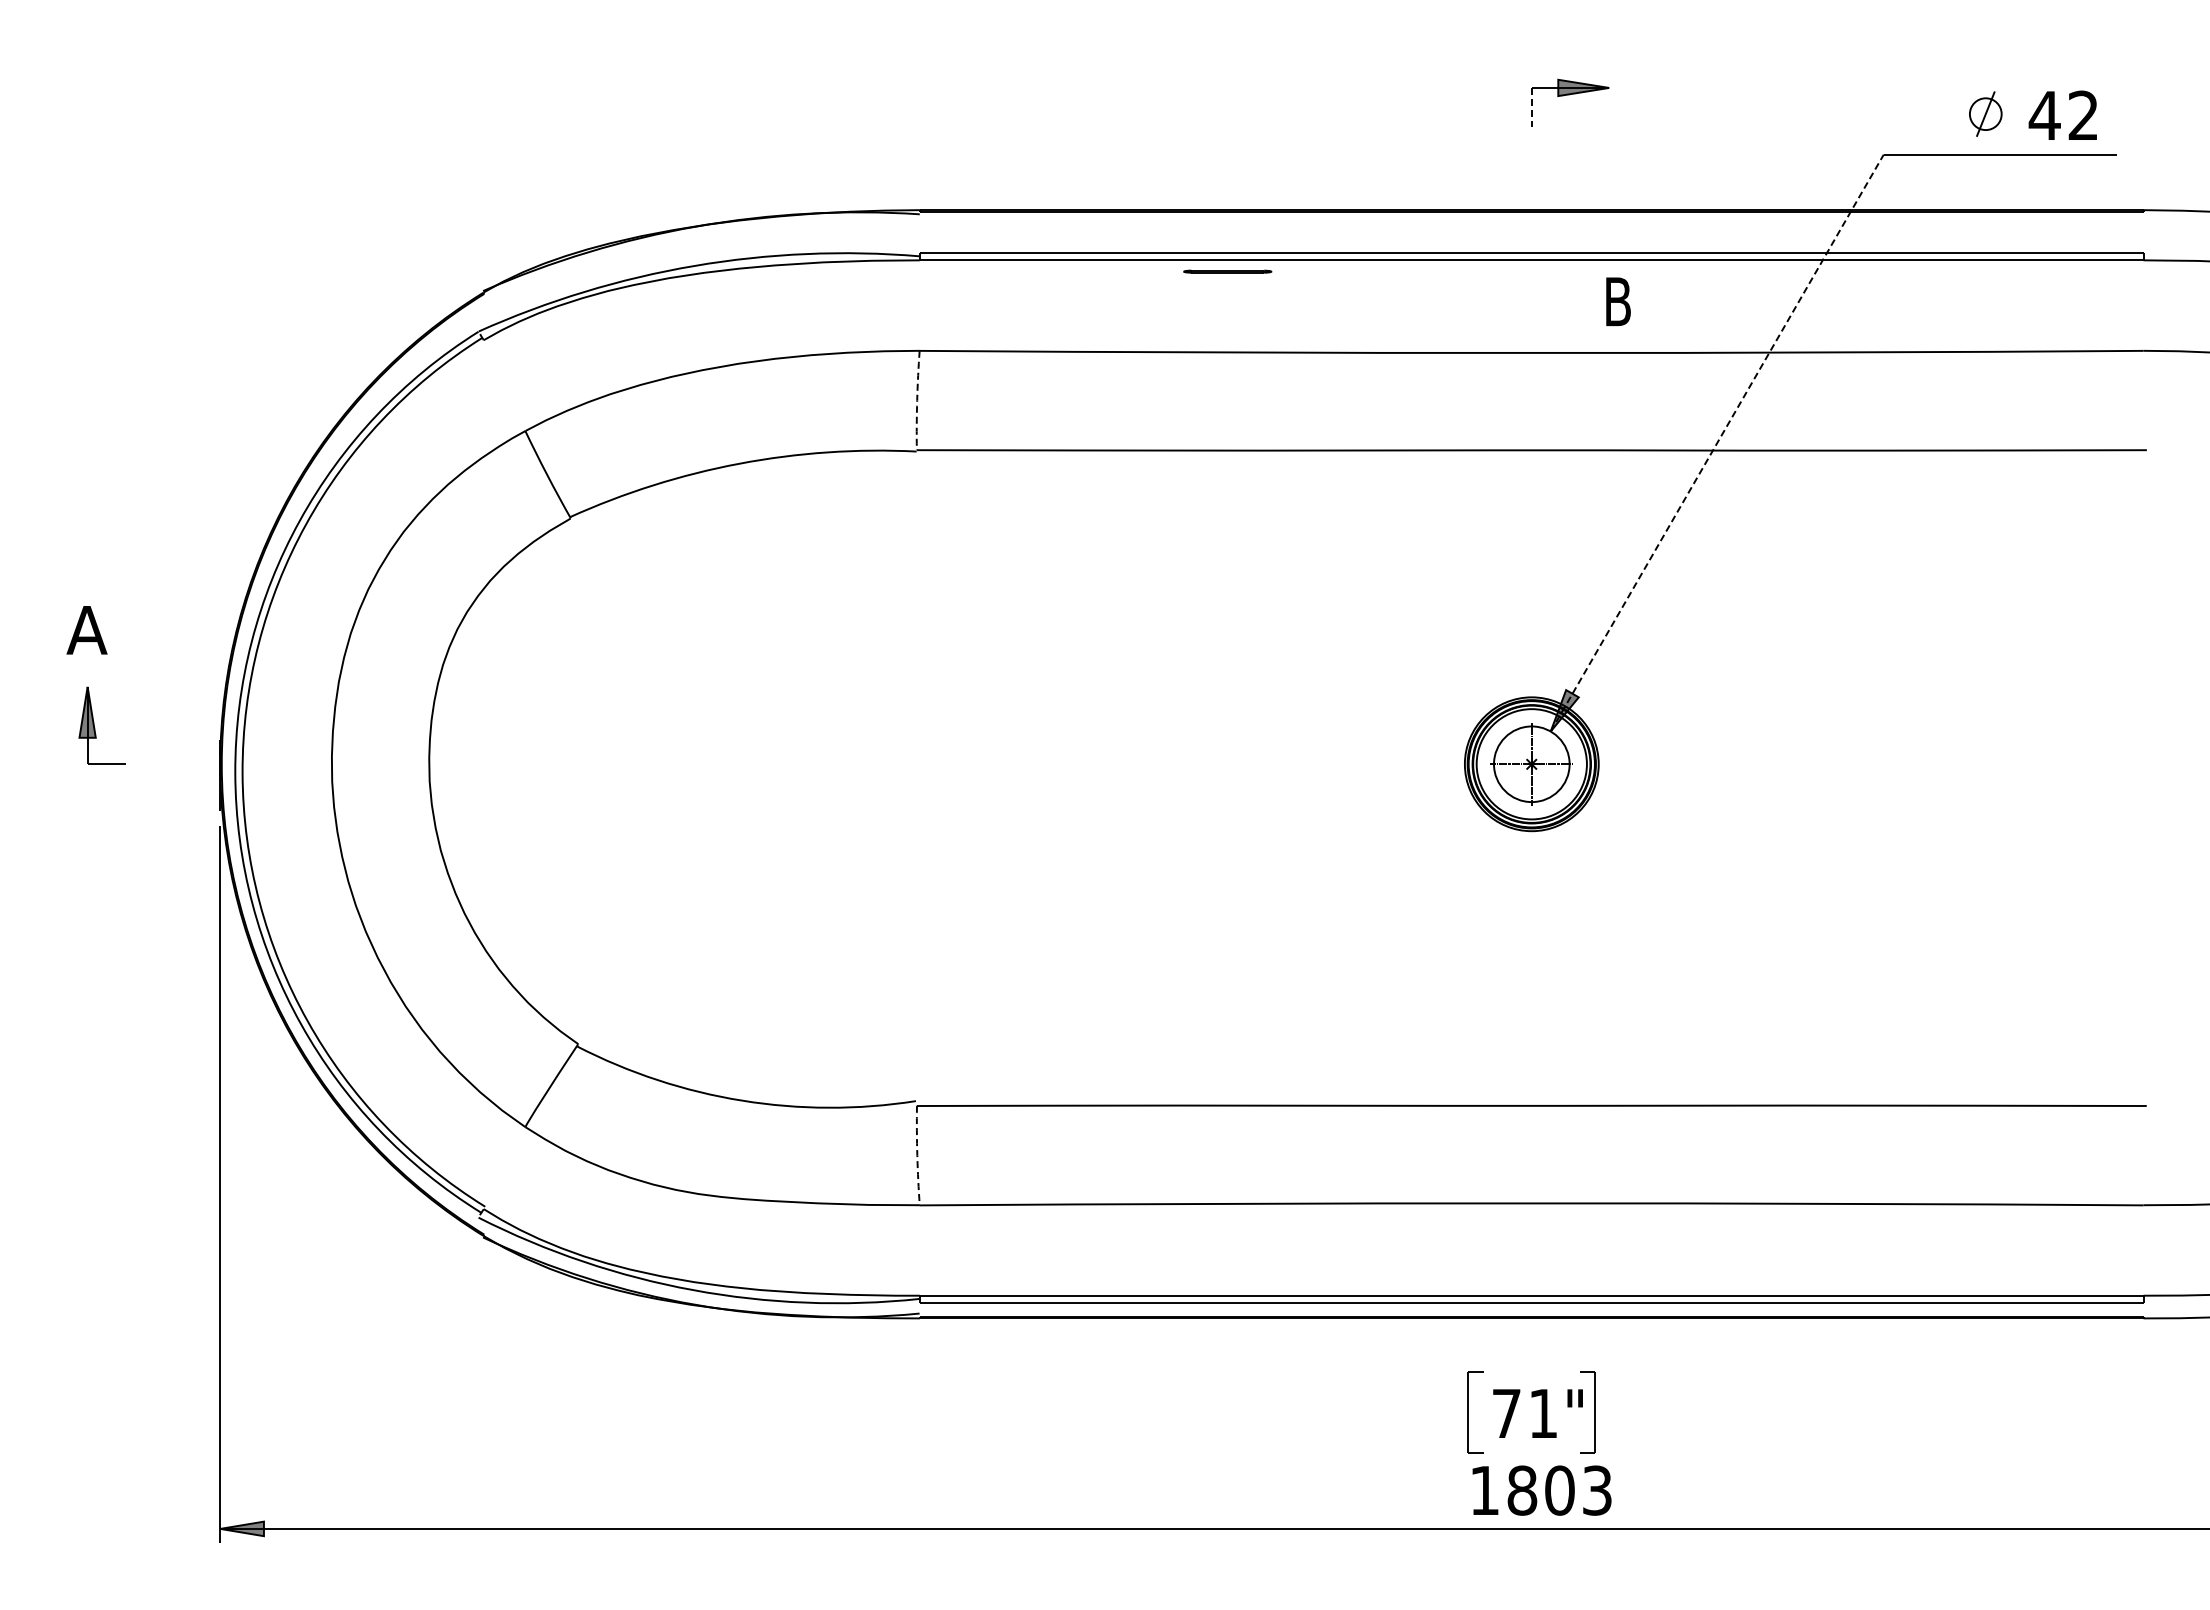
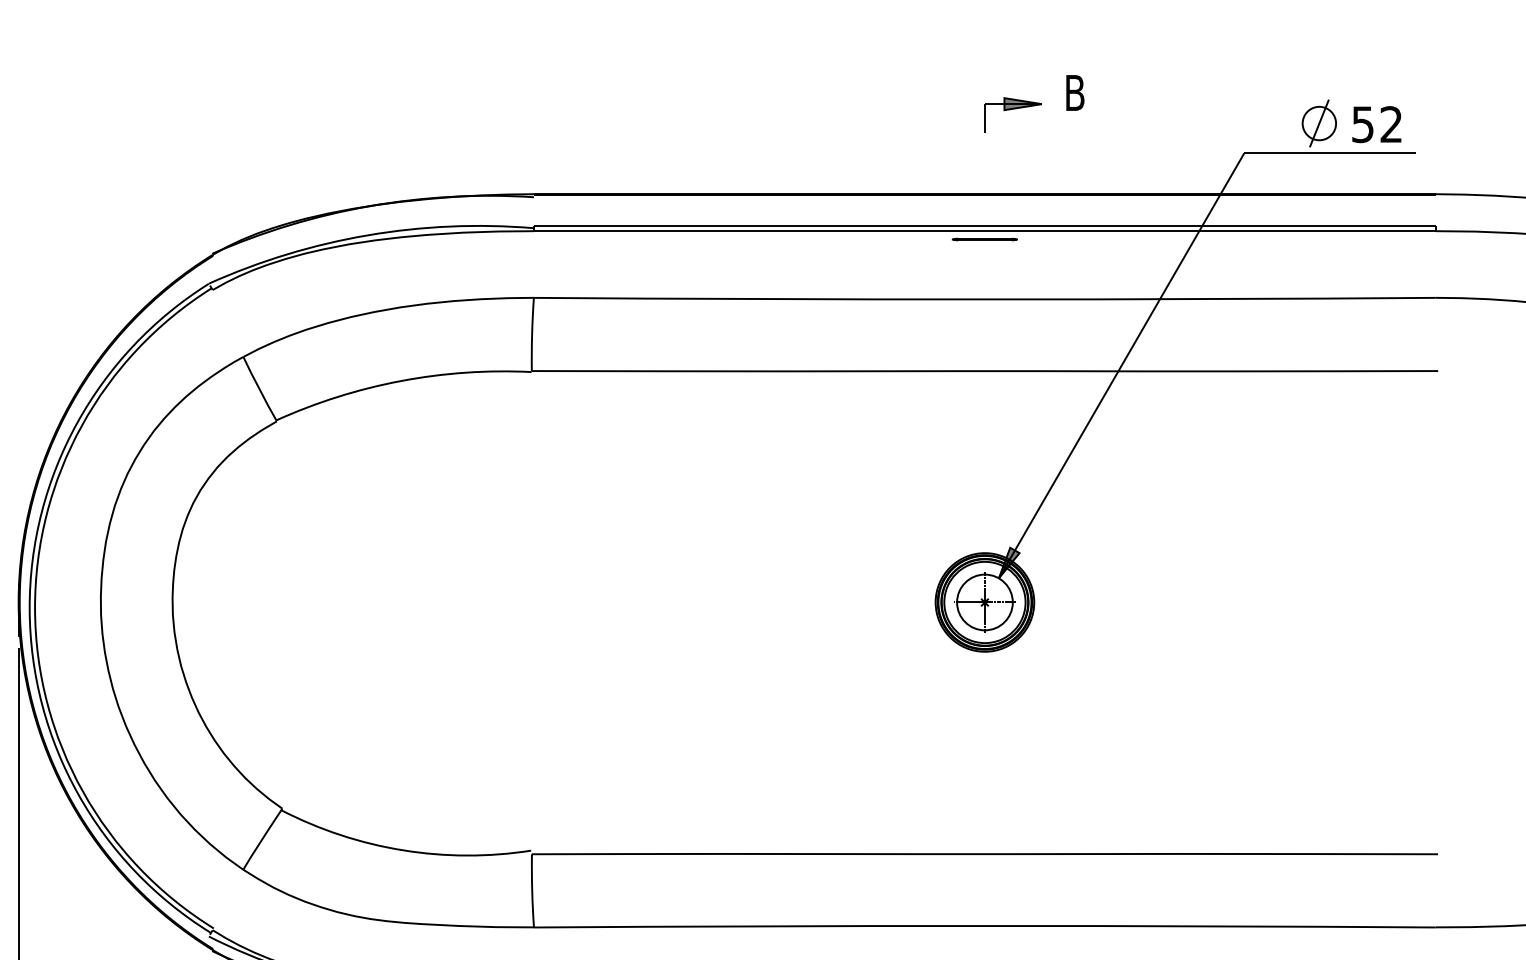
line: (1531, 107) -> (984, 118), dashed -> solid
part: (1985, 113) -> (1319, 122), size x1.43
text: (2044, 115) -> (1362, 124), 42 -> 52
line: (1227, 271) -> (984, 239), moved
text: (1618, 301) -> (1075, 92), moved
arc: (917, 400) -> (532, 334), dashed -> solid
line: (1717, 442) -> (1121, 365), dashed -> solid
arc: (917, 1155) -> (532, 890), dashed -> solid

